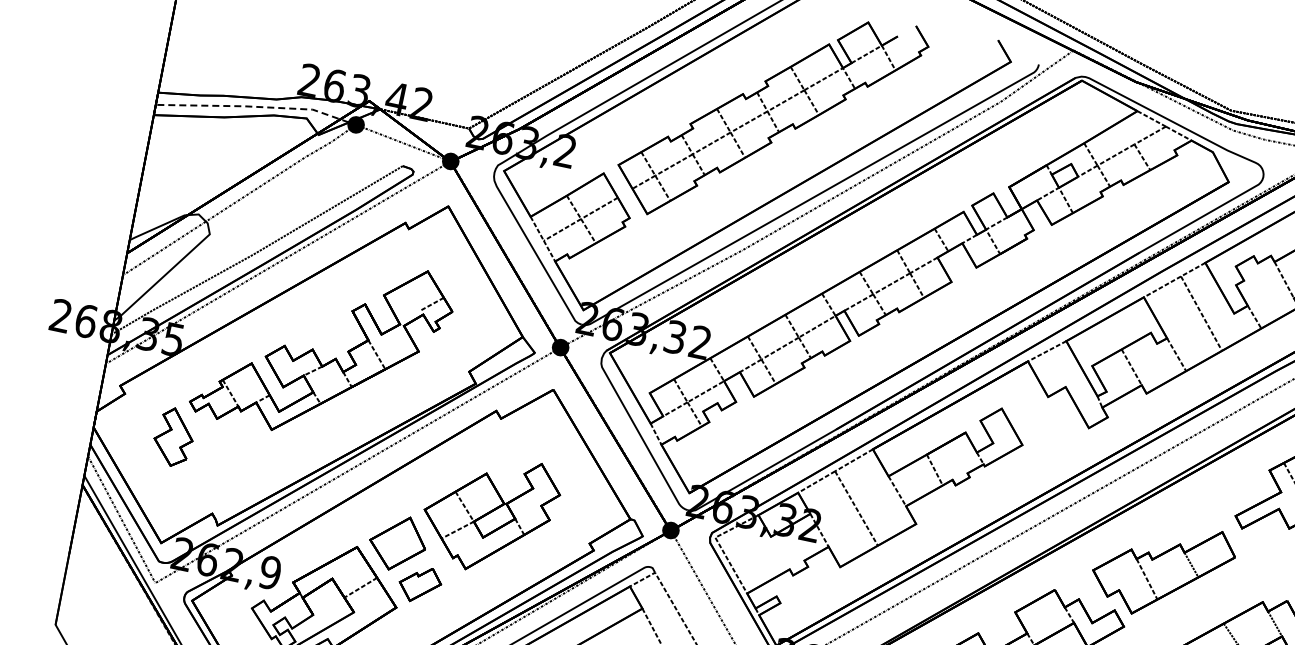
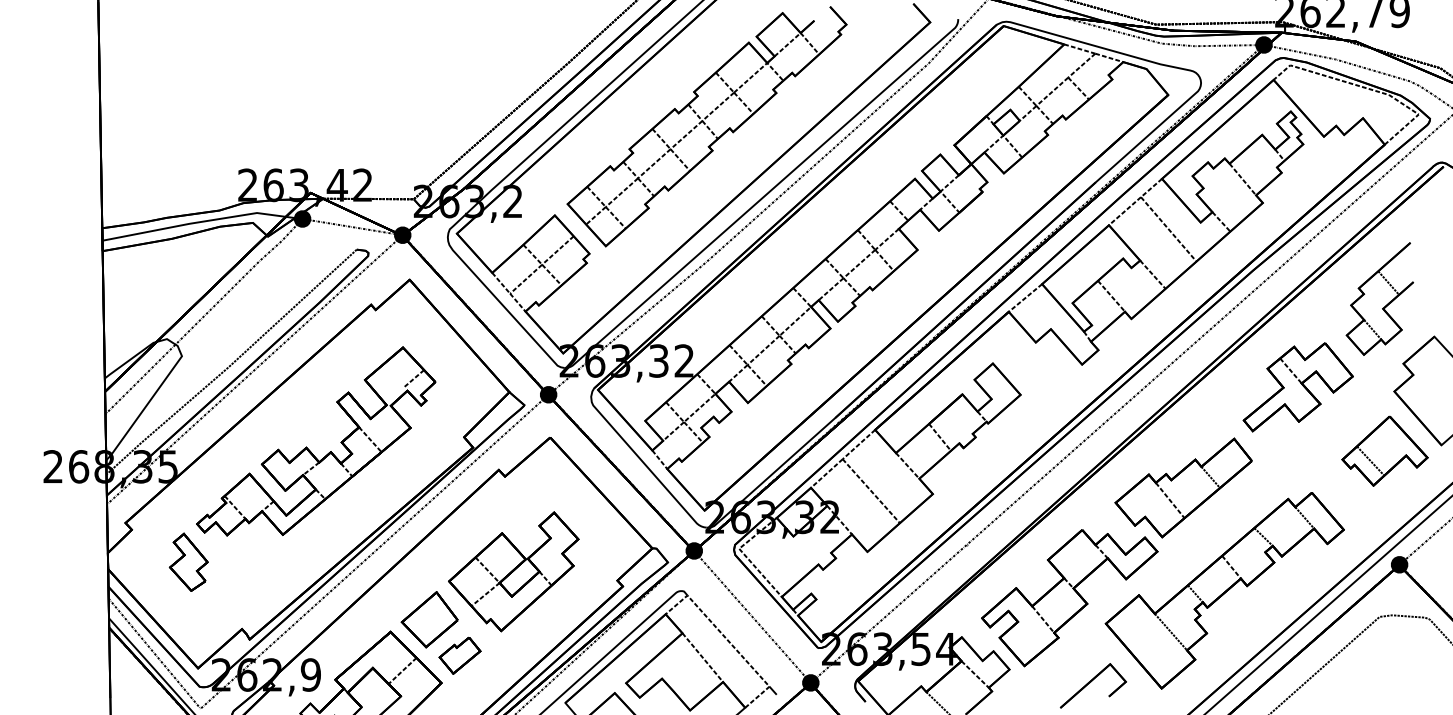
line: (253, 106) -> (198, 222), dashed -> solid

